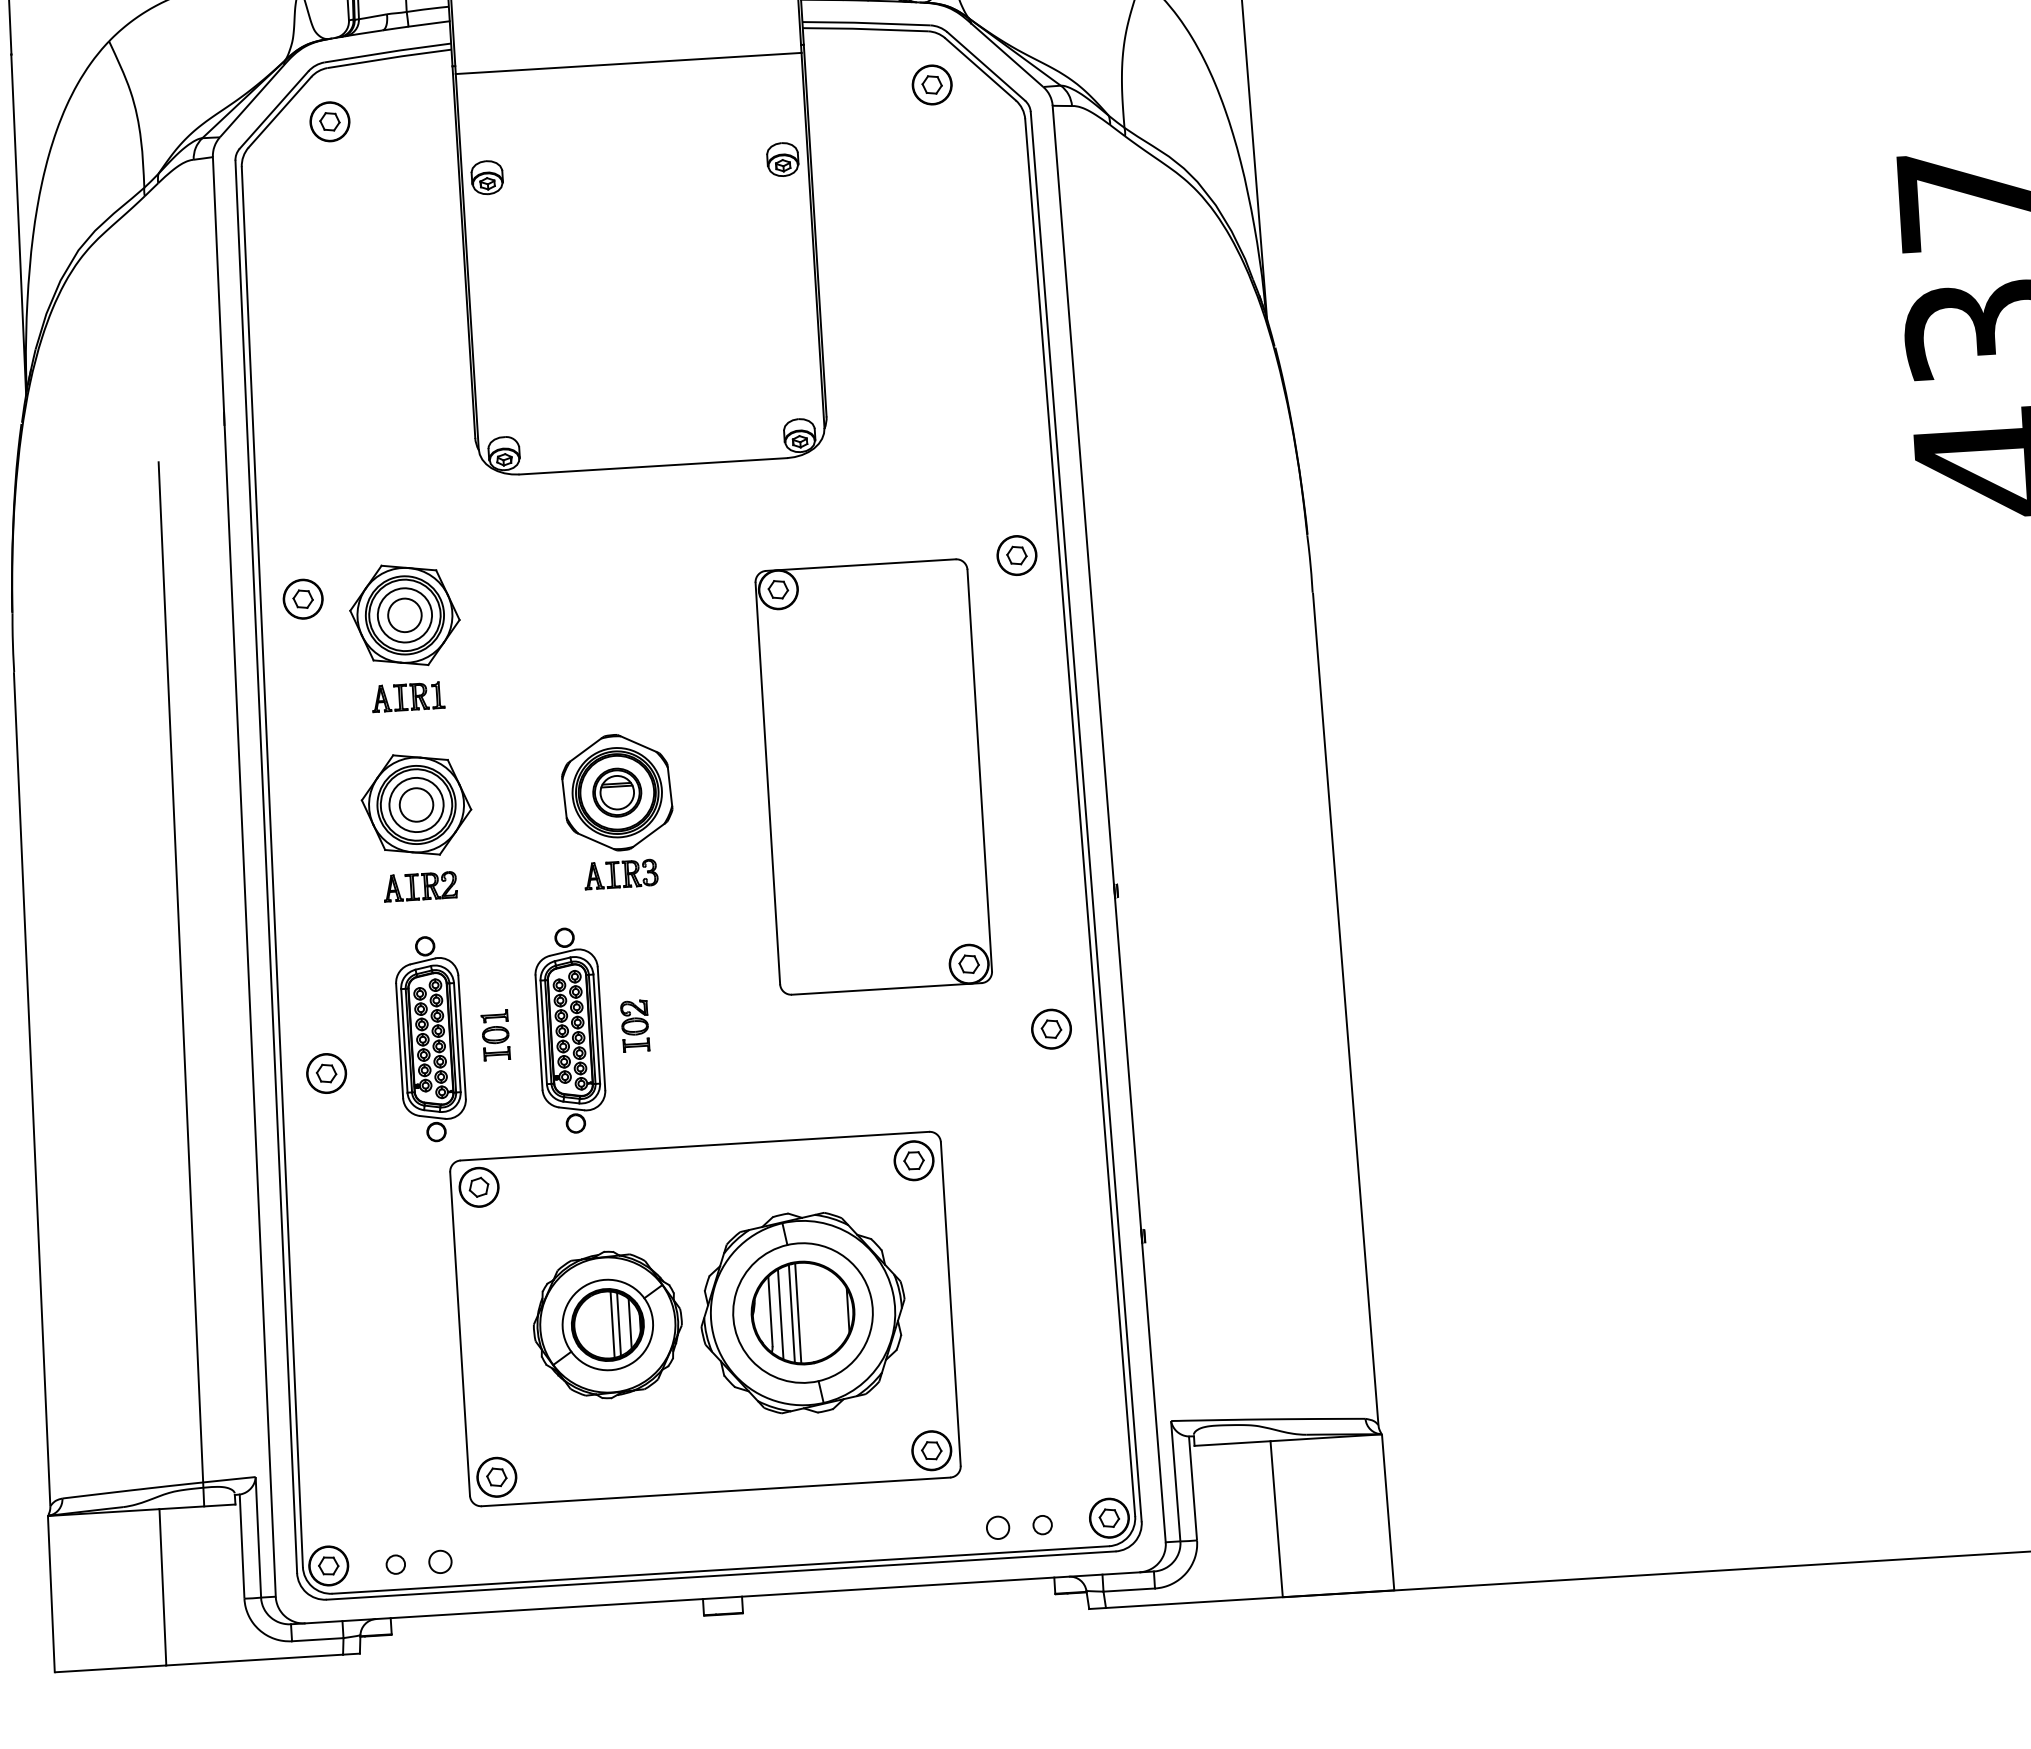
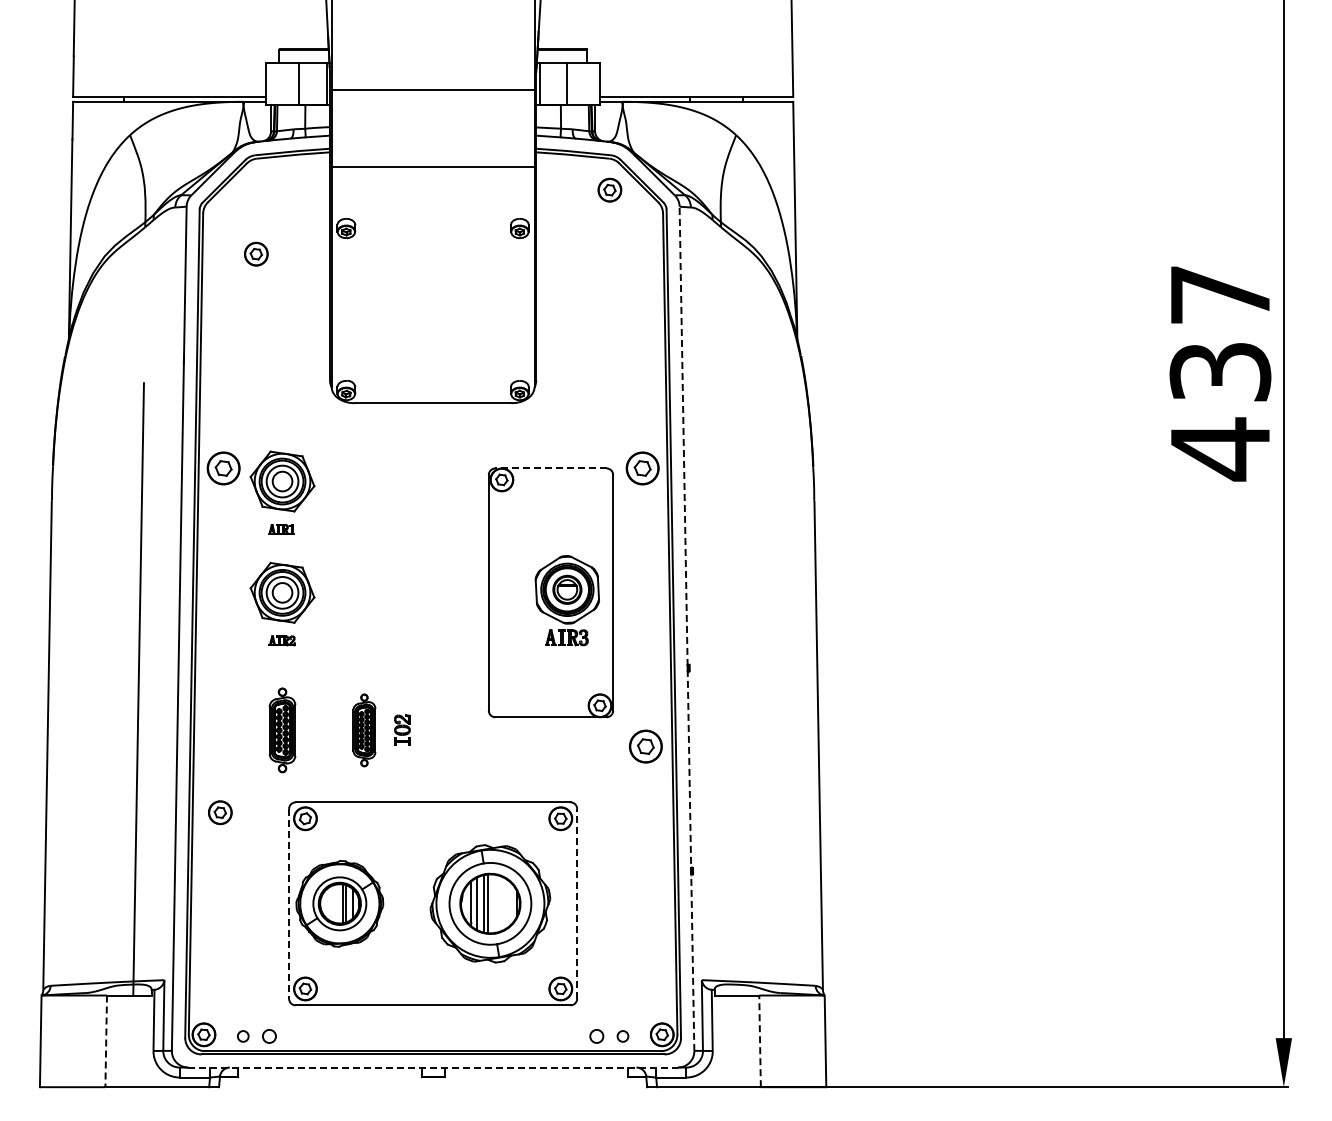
part: (330, 120) -> (256, 253), moved
part: (1016, 555) -> (642, 468), size x1.4
line: (860, 565) -> (550, 468), solid -> dashed
part: (302, 599) -> (223, 468), size x1.4
part: (408, 697) -> (281, 529), size x0.6
part: (616, 810) -> (566, 600), moved
line: (1108, 823) -> (686, 628), solid -> dashed
part: (421, 886) -> (282, 640), size x0.6
part: (1050, 1028) -> (645, 746), size x1.4
part: (570, 1030) -> (364, 730), size x0.6
part: (495, 1035) -> (320, 730), removed
part: (430, 1039) -> (282, 730), size x0.7
part: (326, 1073) -> (220, 812), moved
line: (951, 1303) -> (577, 903), solid -> dashed
part: (607, 1324) -> (339, 903), moved
line: (460, 1333) -> (289, 903), solid -> dashed
line: (1277, 1519) -> (760, 1041), solid -> dashed
line: (163, 1587) -> (106, 1041), solid -> dashed
line: (723, 1597) -> (433, 1067), solid -> dashed

